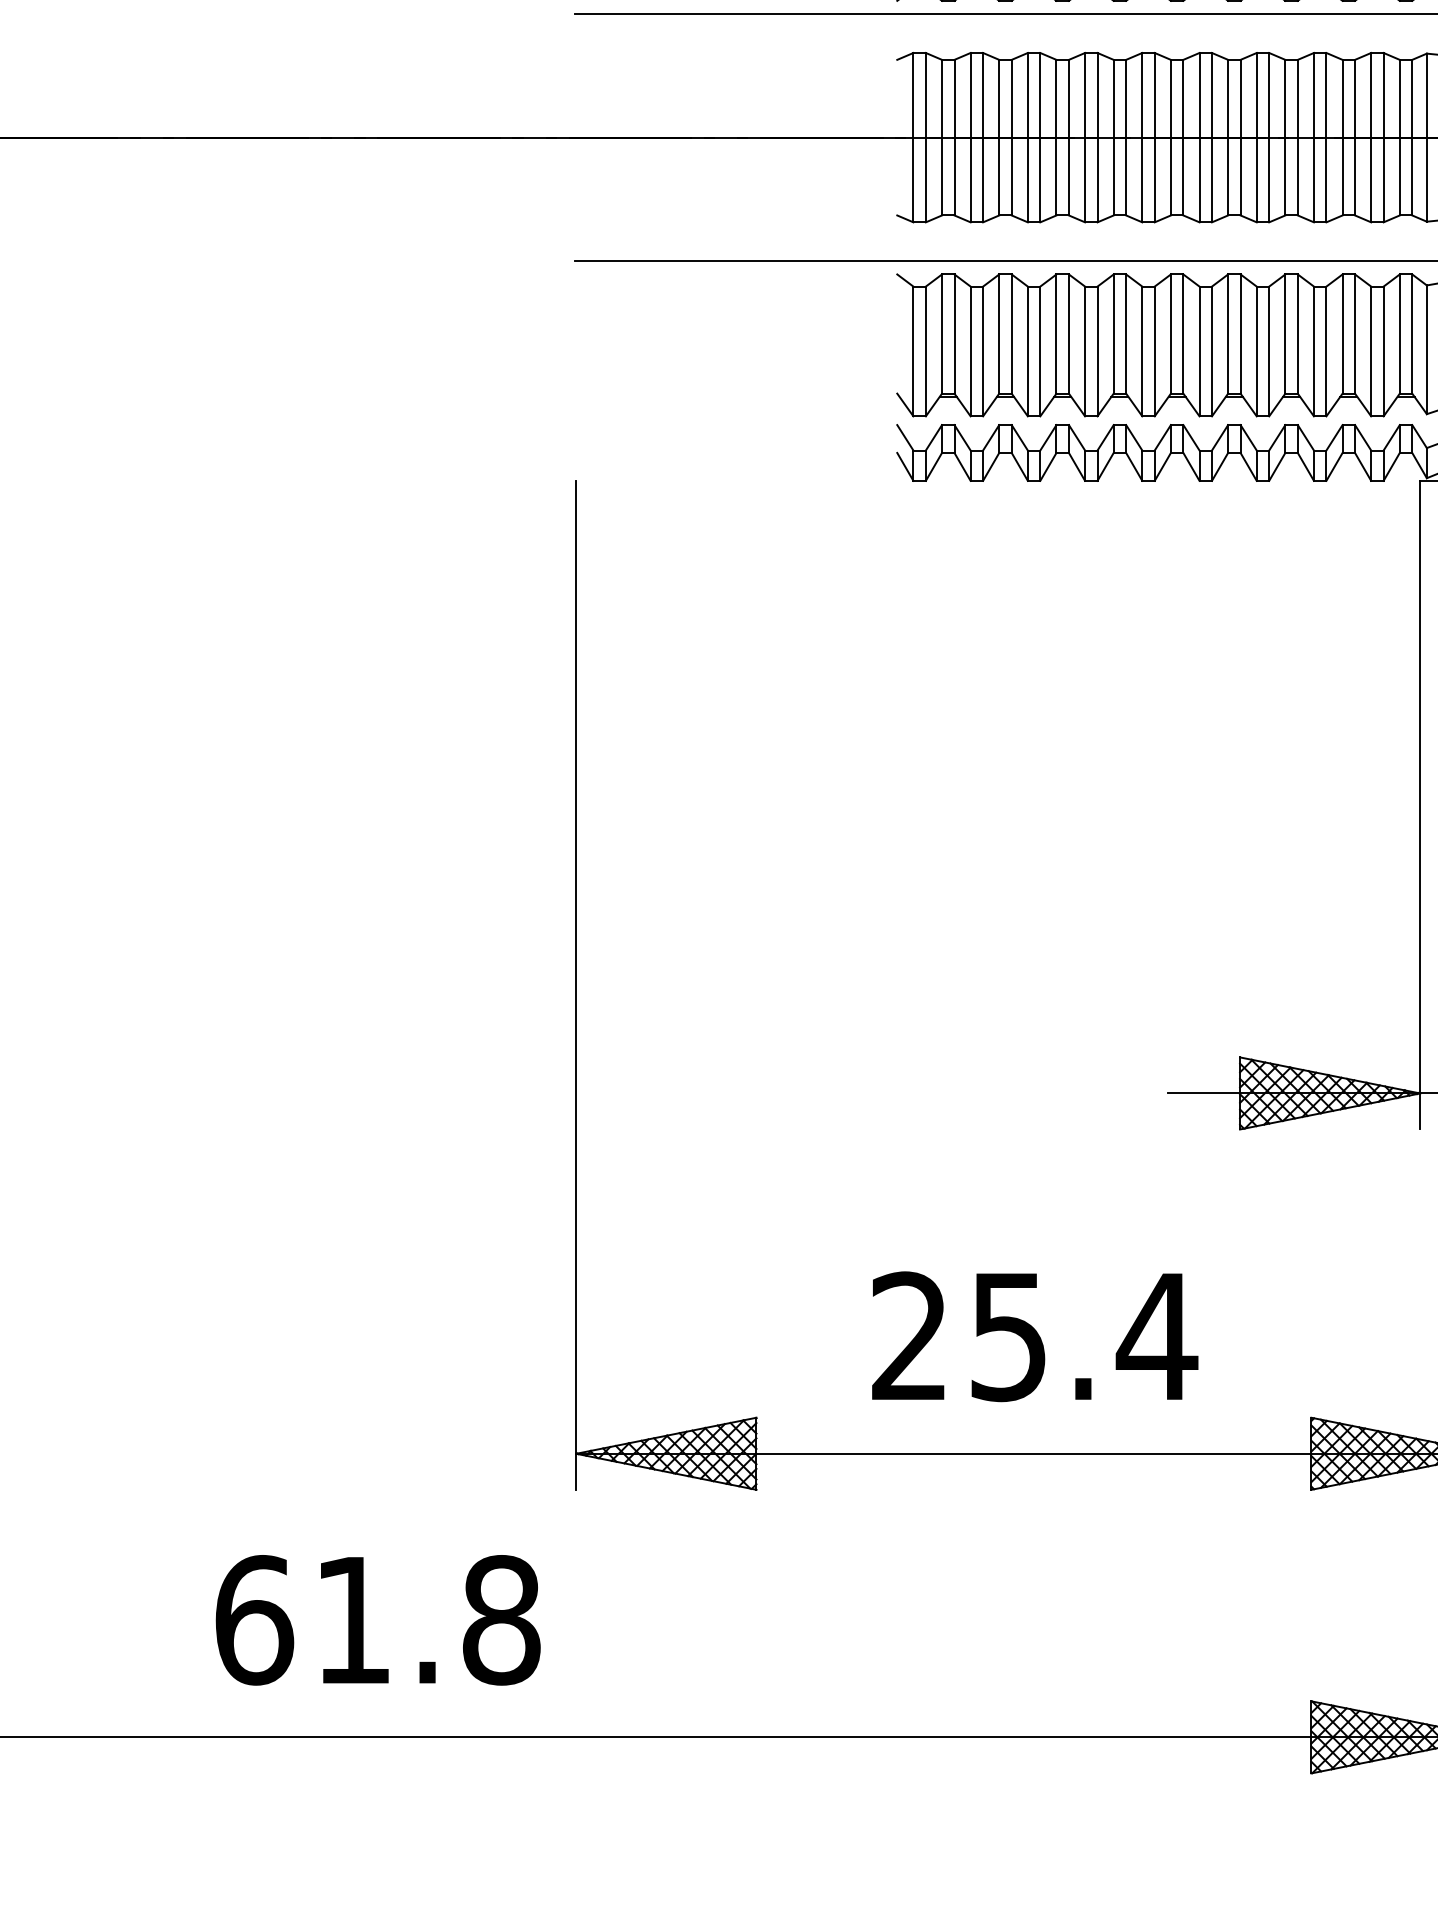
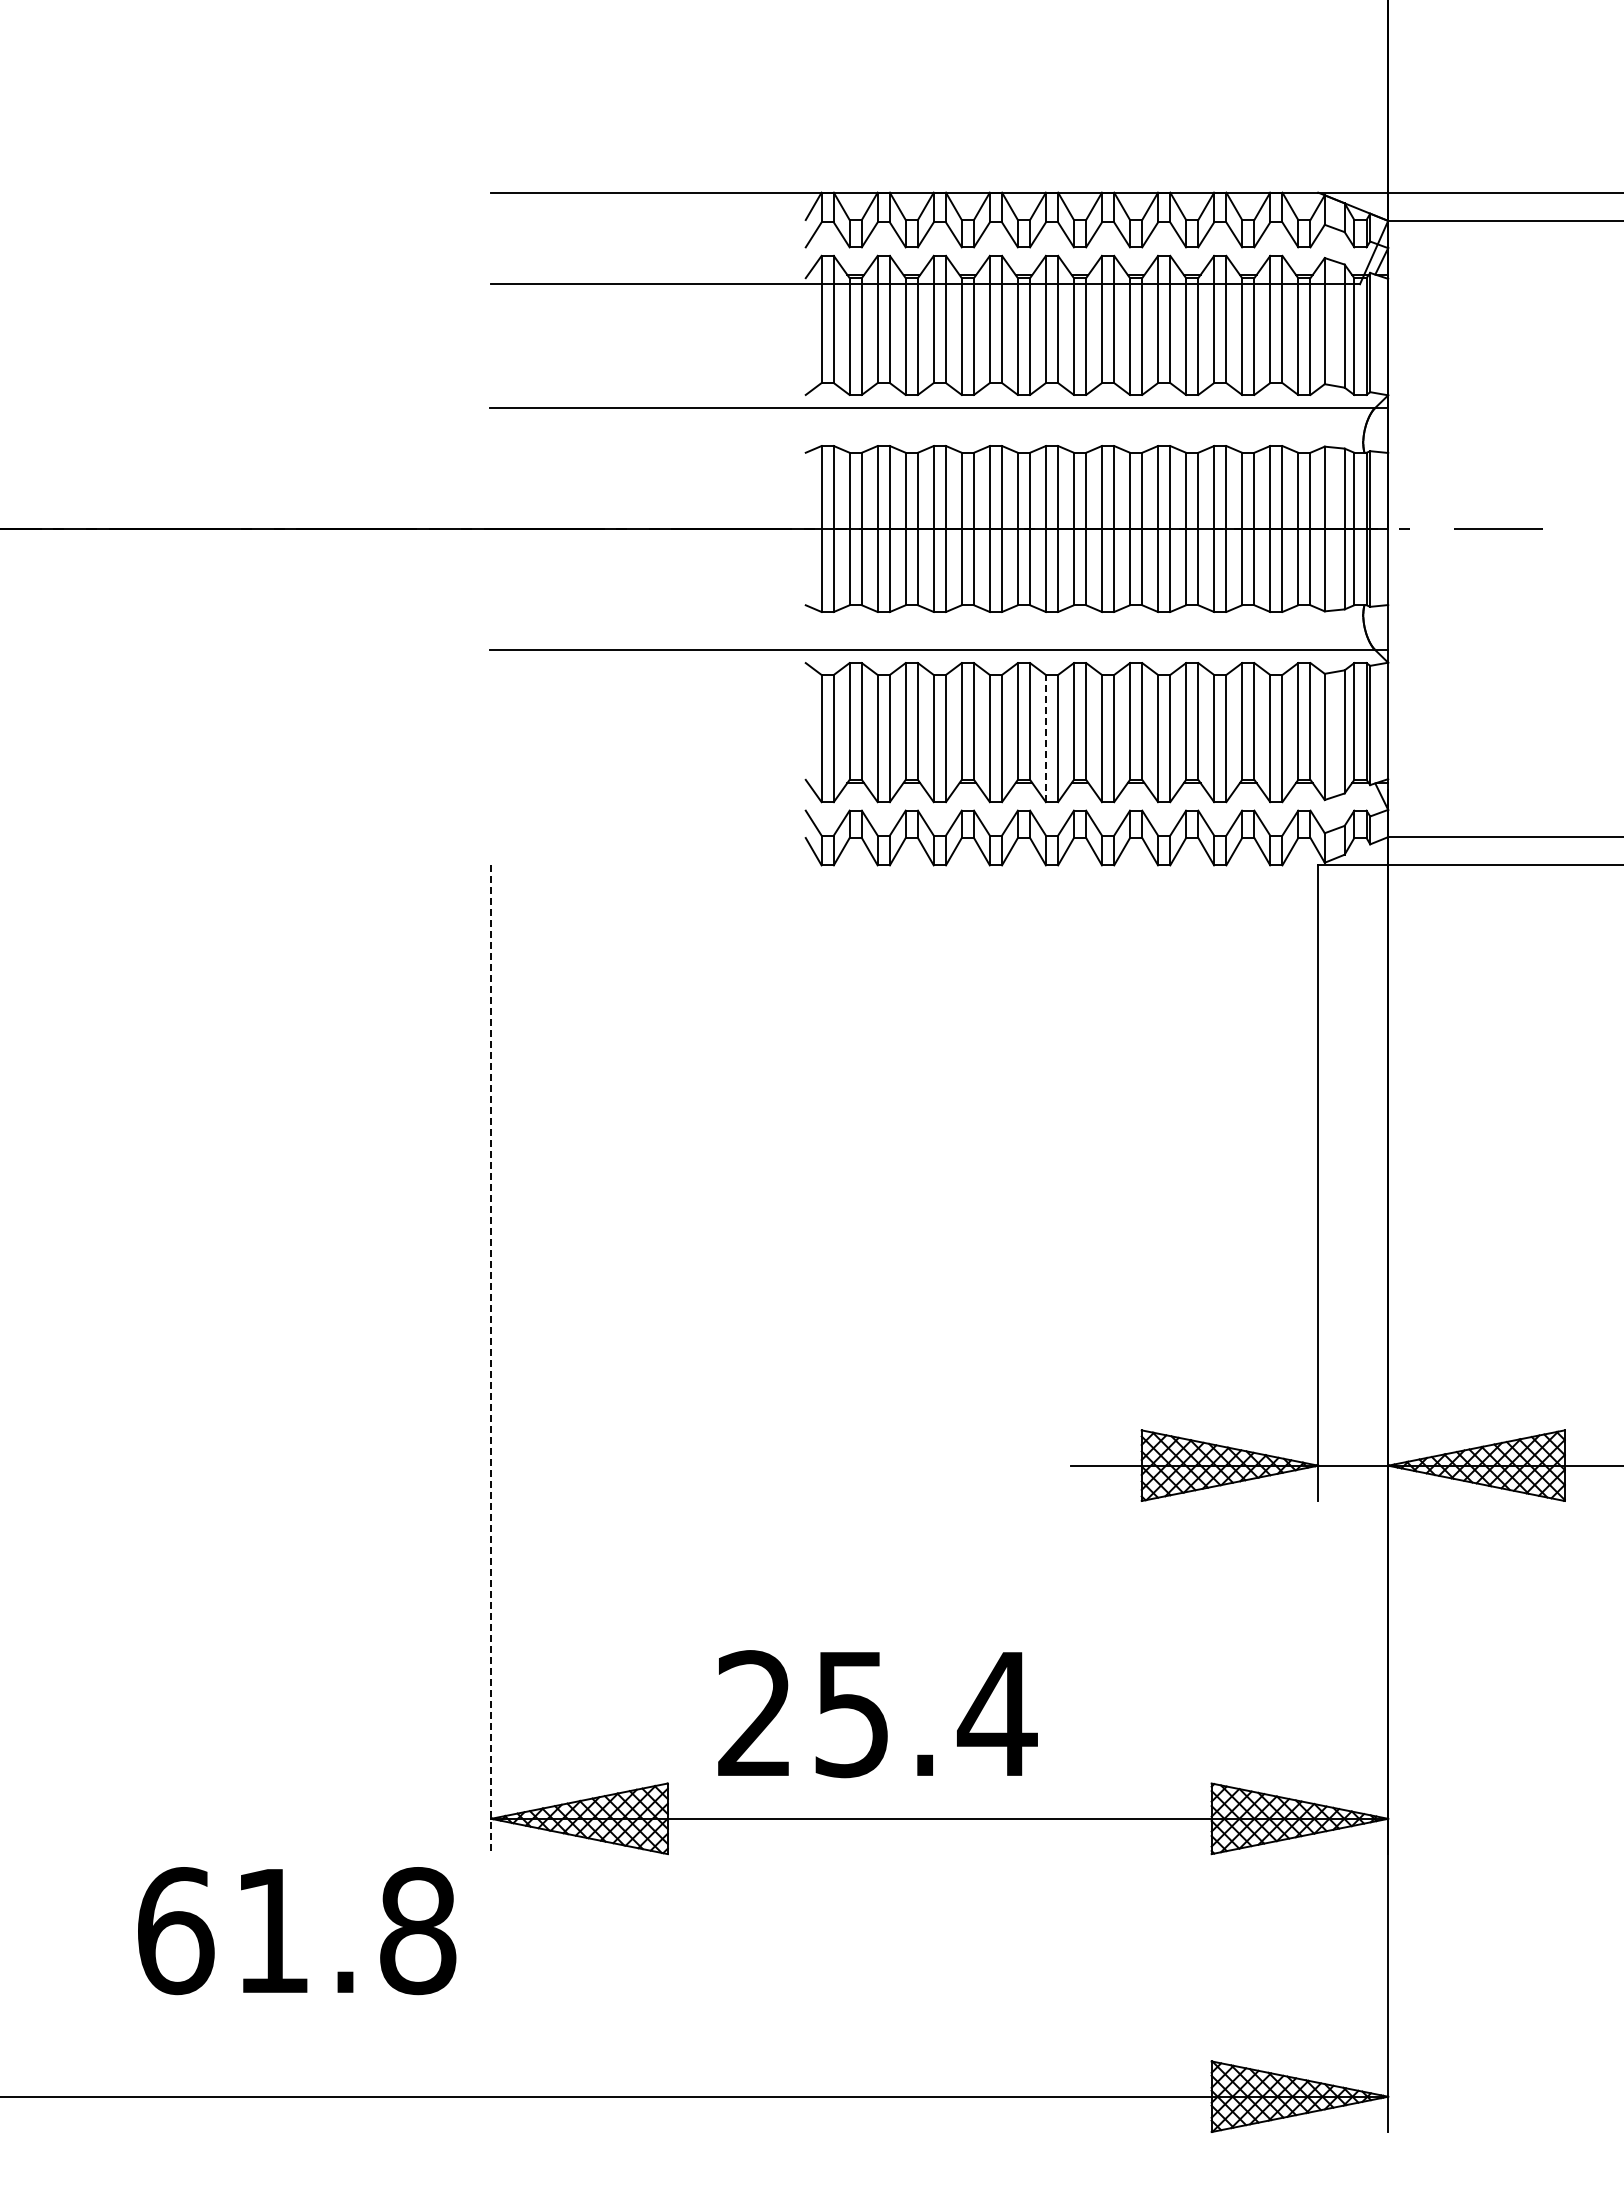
line: (1141, 351) -> (1045, 738), solid -> dashed
line: (576, 986) -> (491, 1360), solid -> dashed
text: (1034, 1337) -> (877, 1714), moved
text: (378, 1620) -> (297, 1931), moved

